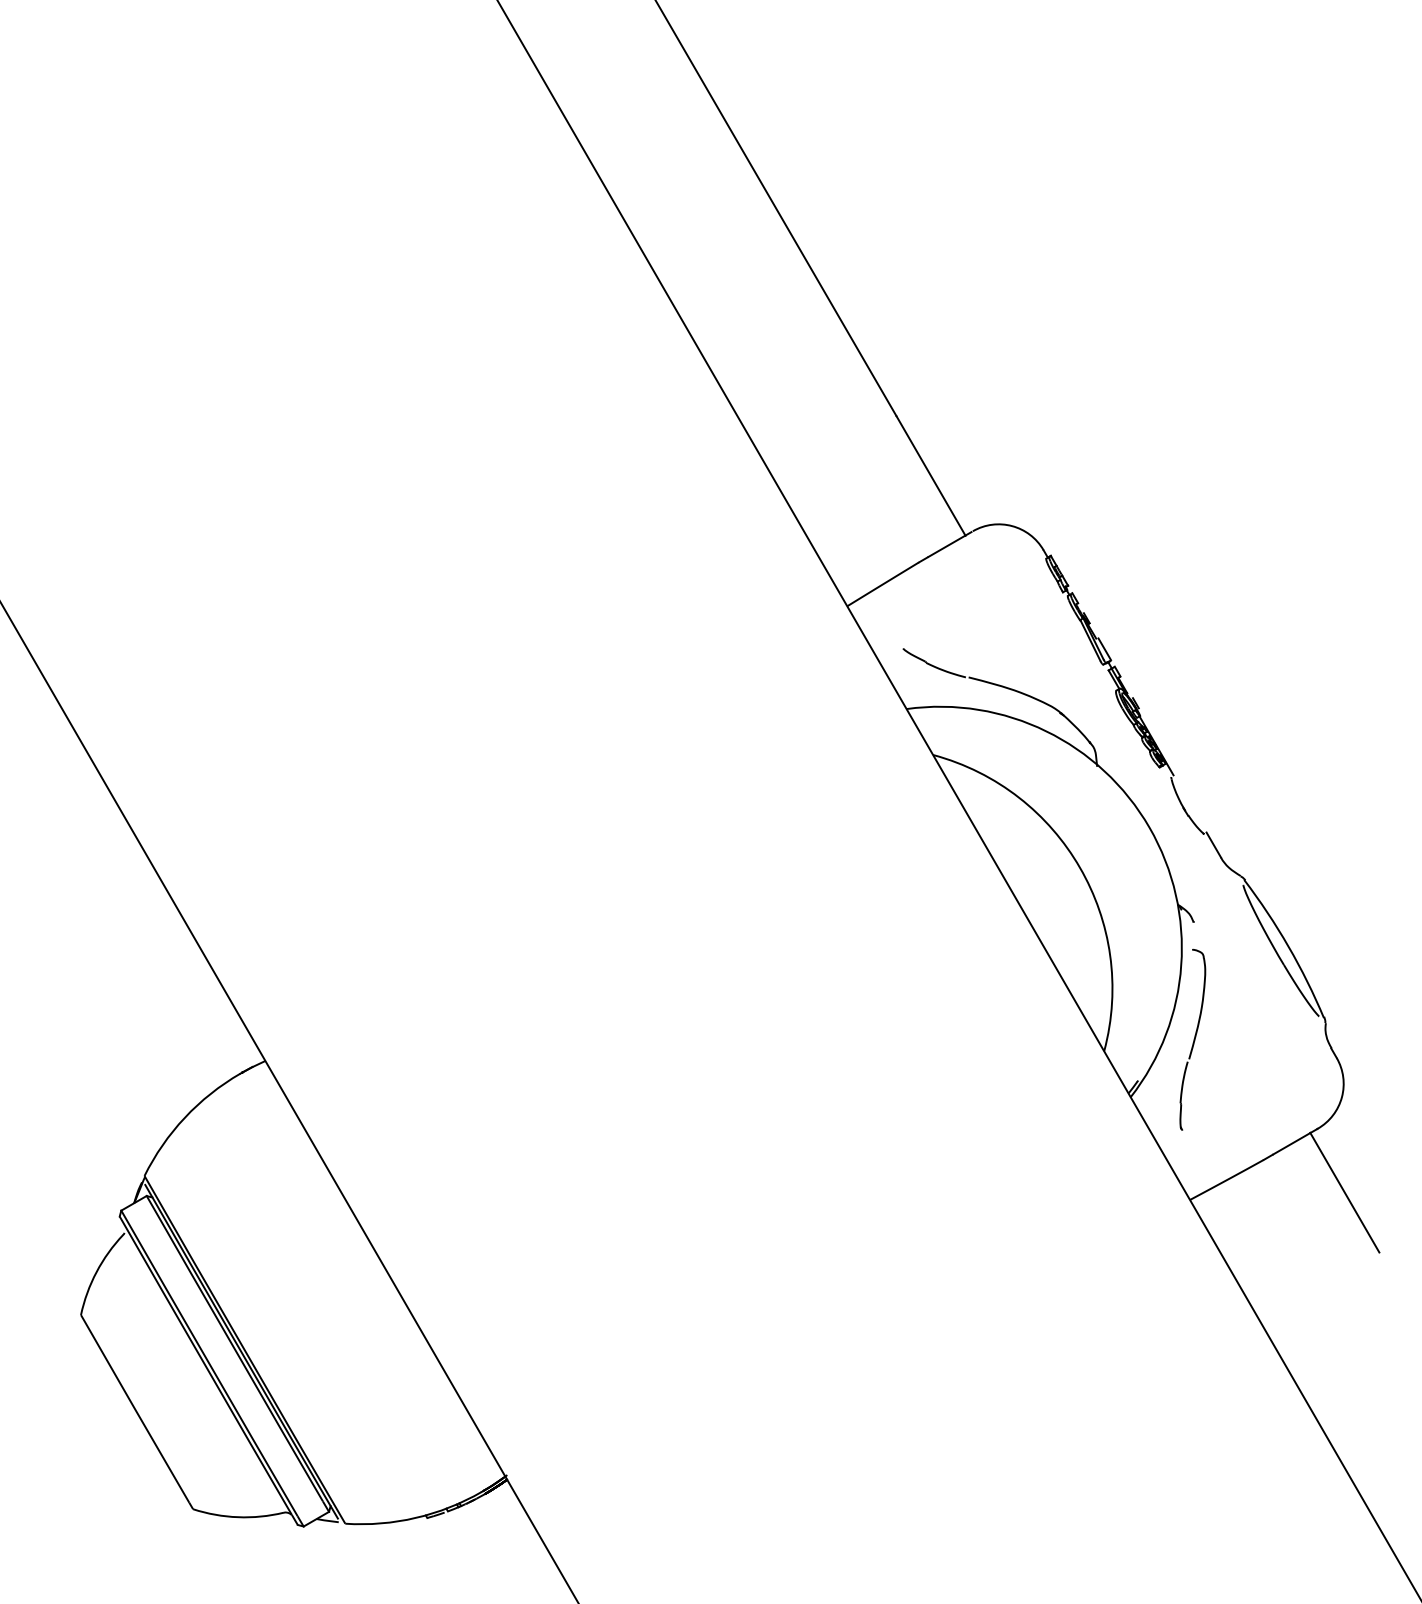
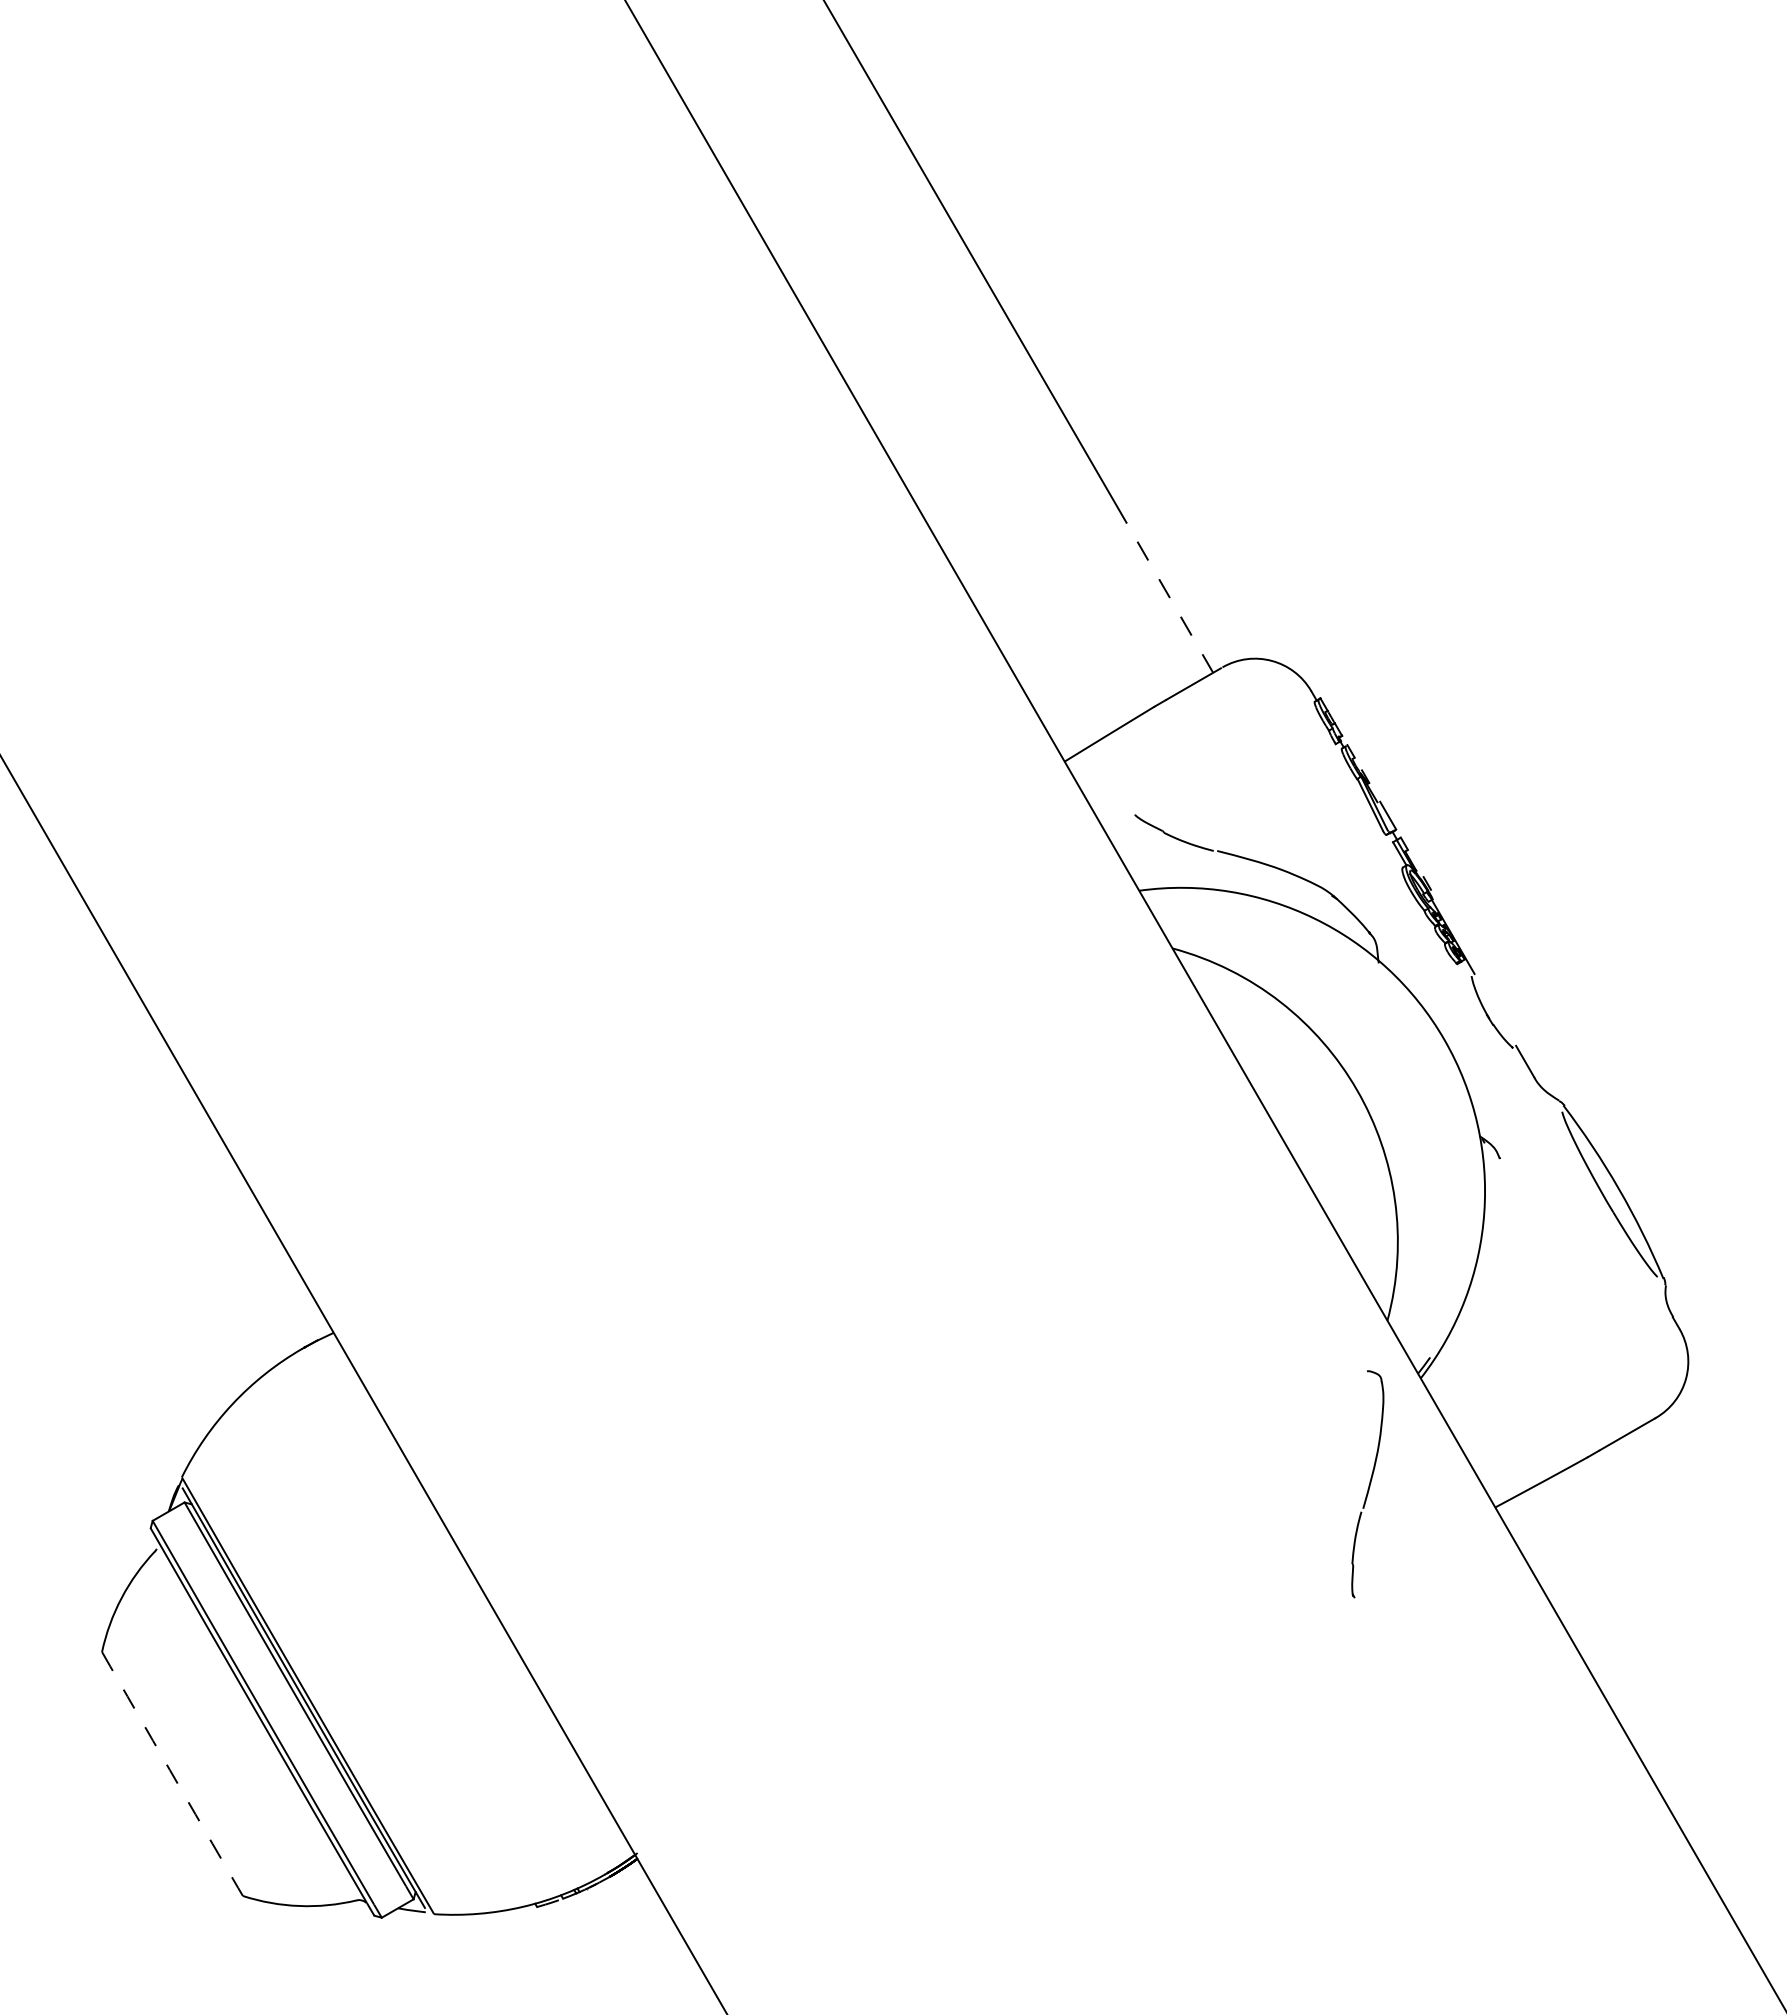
line: (930, 475) -> (1169, 597), solid -> dashed
part: (1192, 1040) -> (1367, 1484), moved
line: (1344, 1192) -> (1689, 1498), removed
arc: (134, 1409) -> (169, 1770), solid -> dashed

